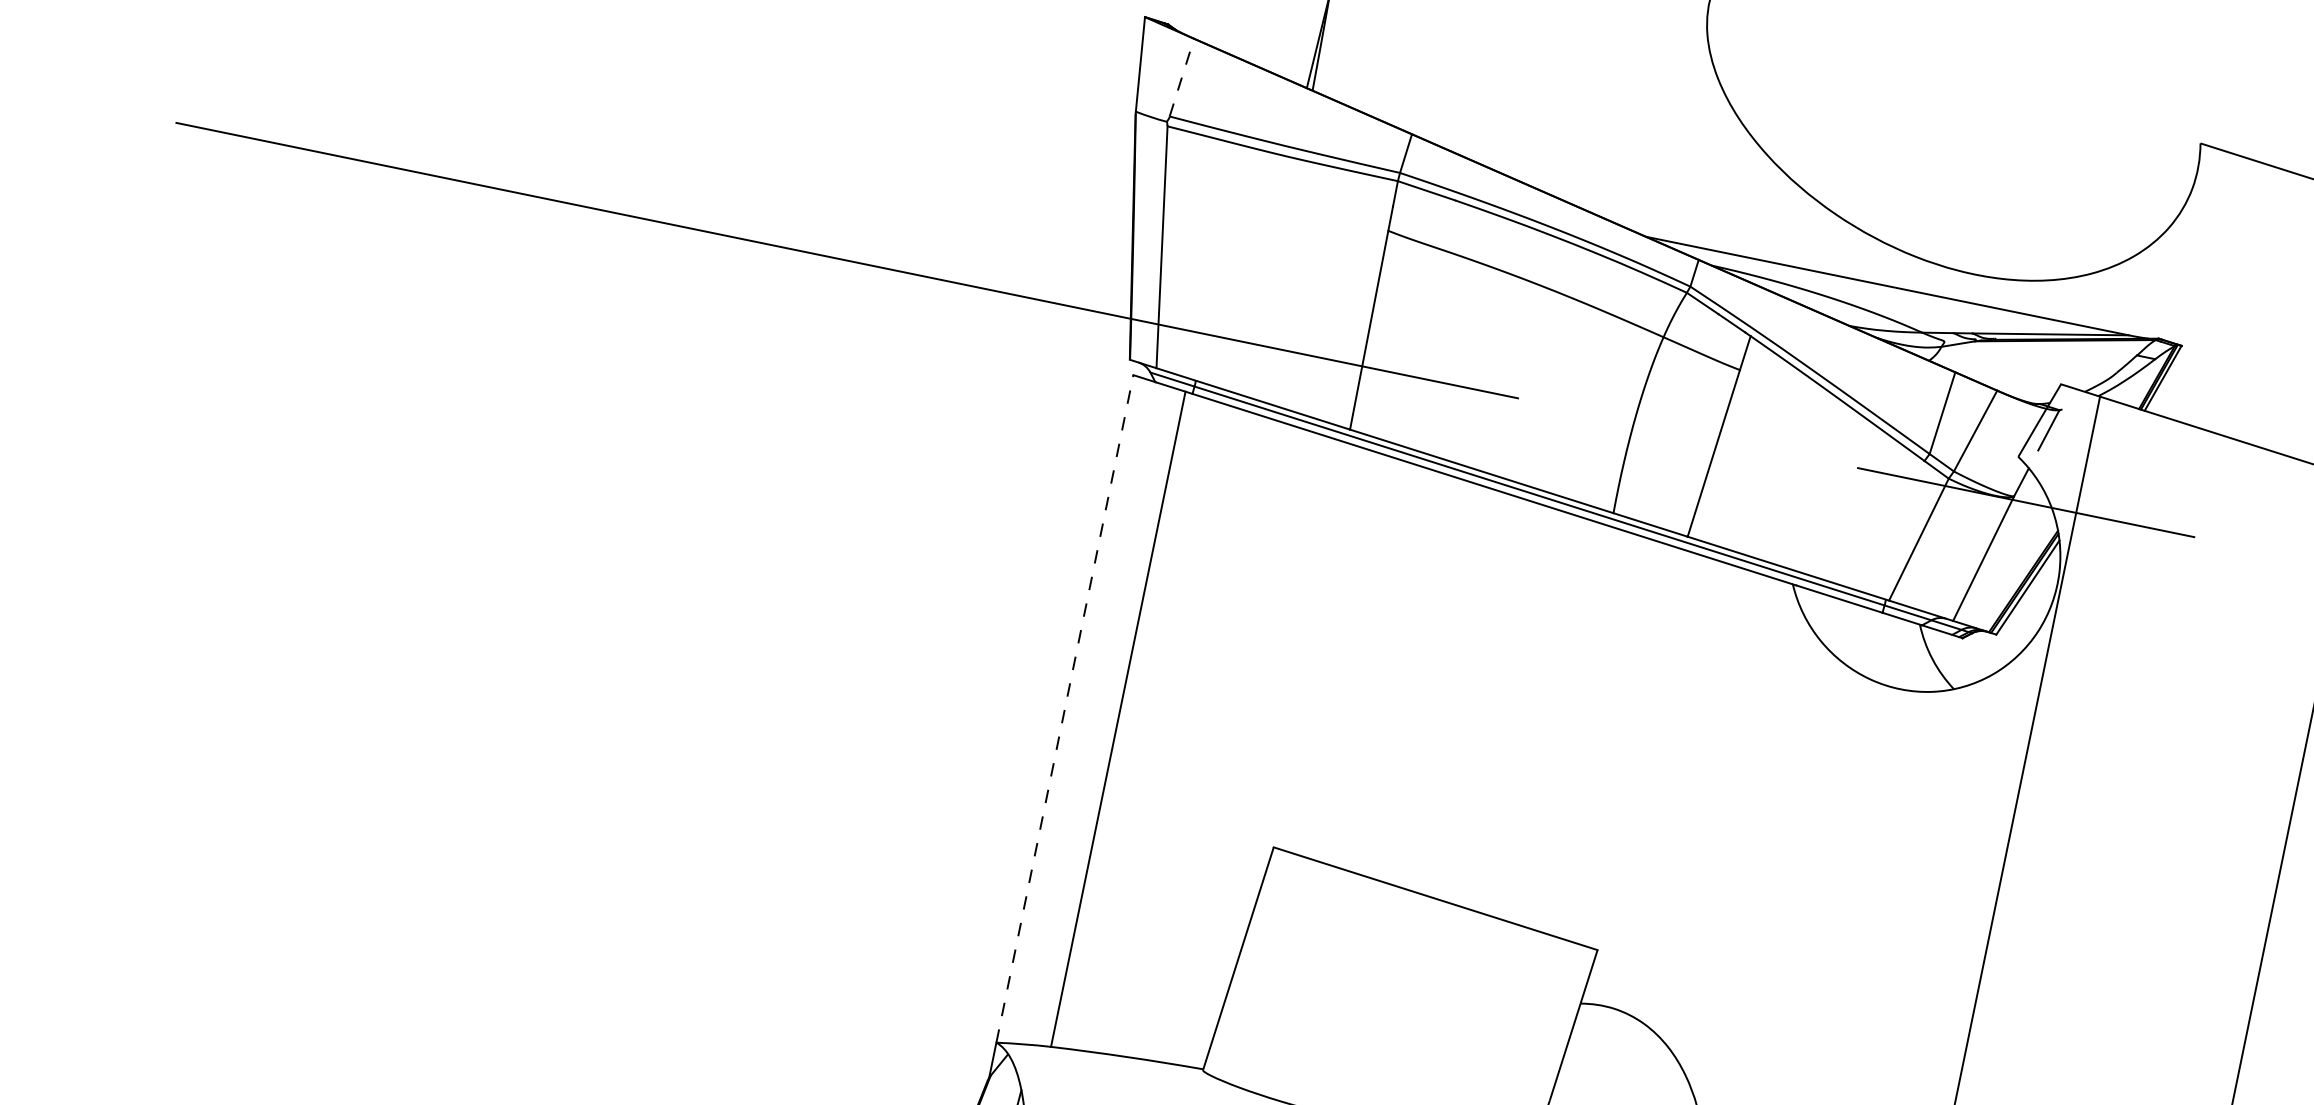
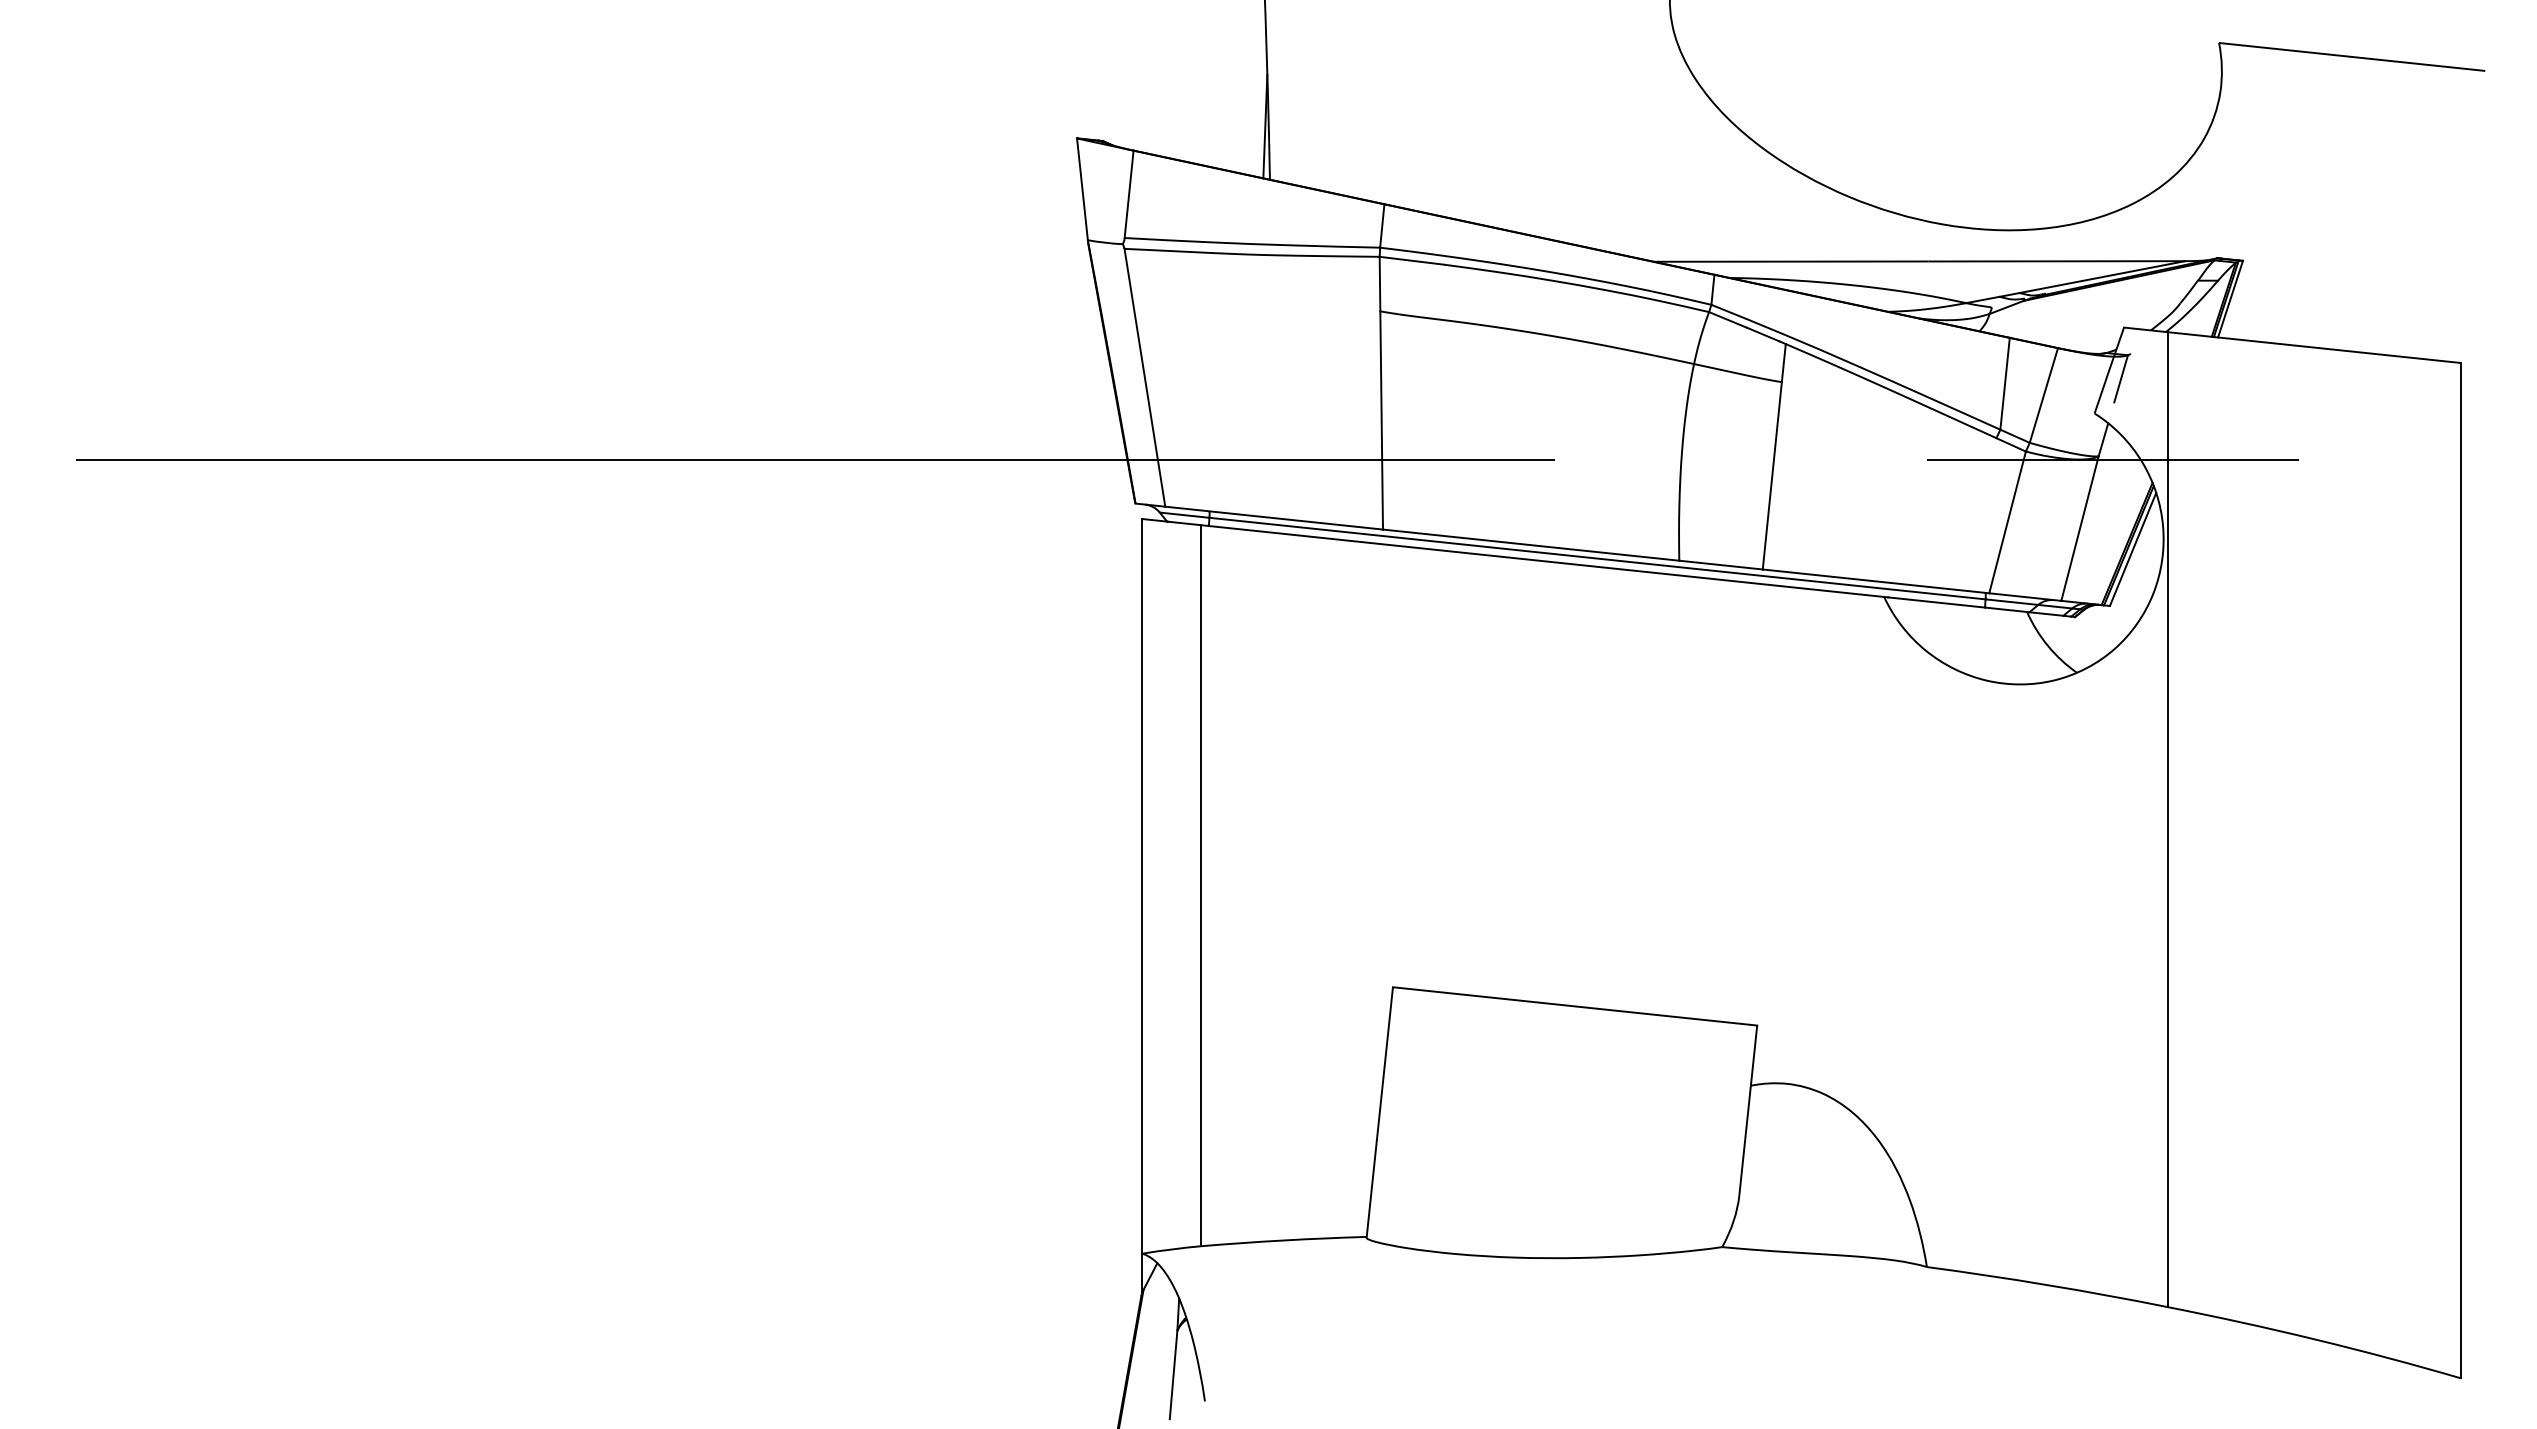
line: (1182, 77) -> (1129, 194), dashed -> solid
line: (1065, 708) -> (1142, 885), dashed -> solid

